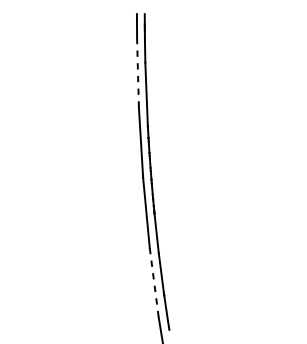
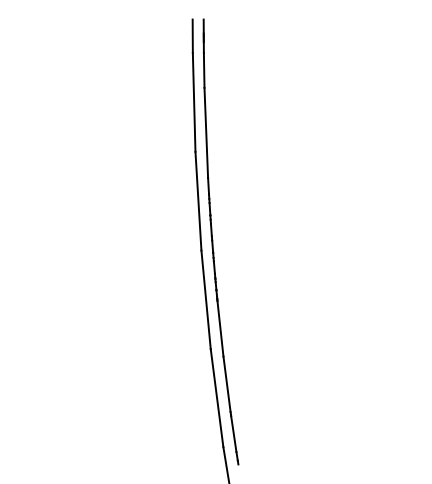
line: (138, 72) -> (194, 102), dashed -> solid
line: (154, 283) -> (217, 398), dashed -> solid

